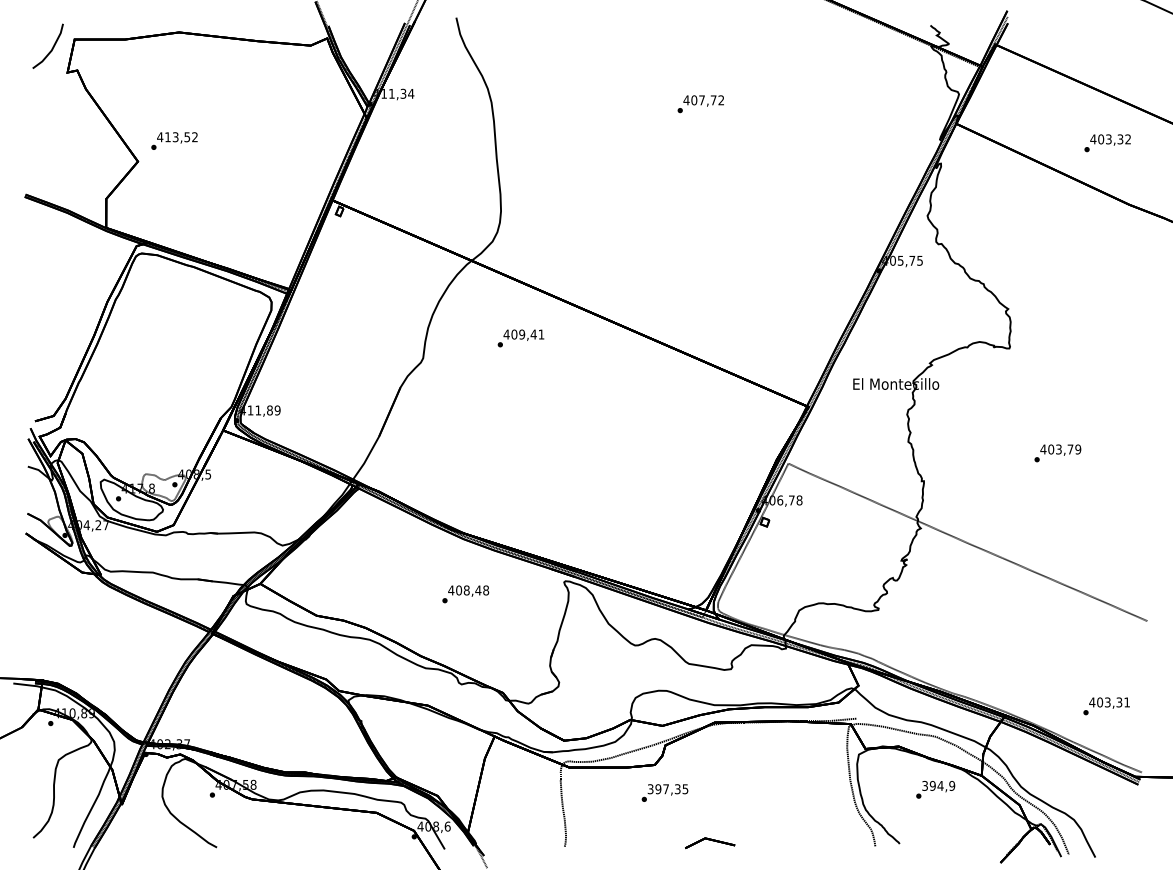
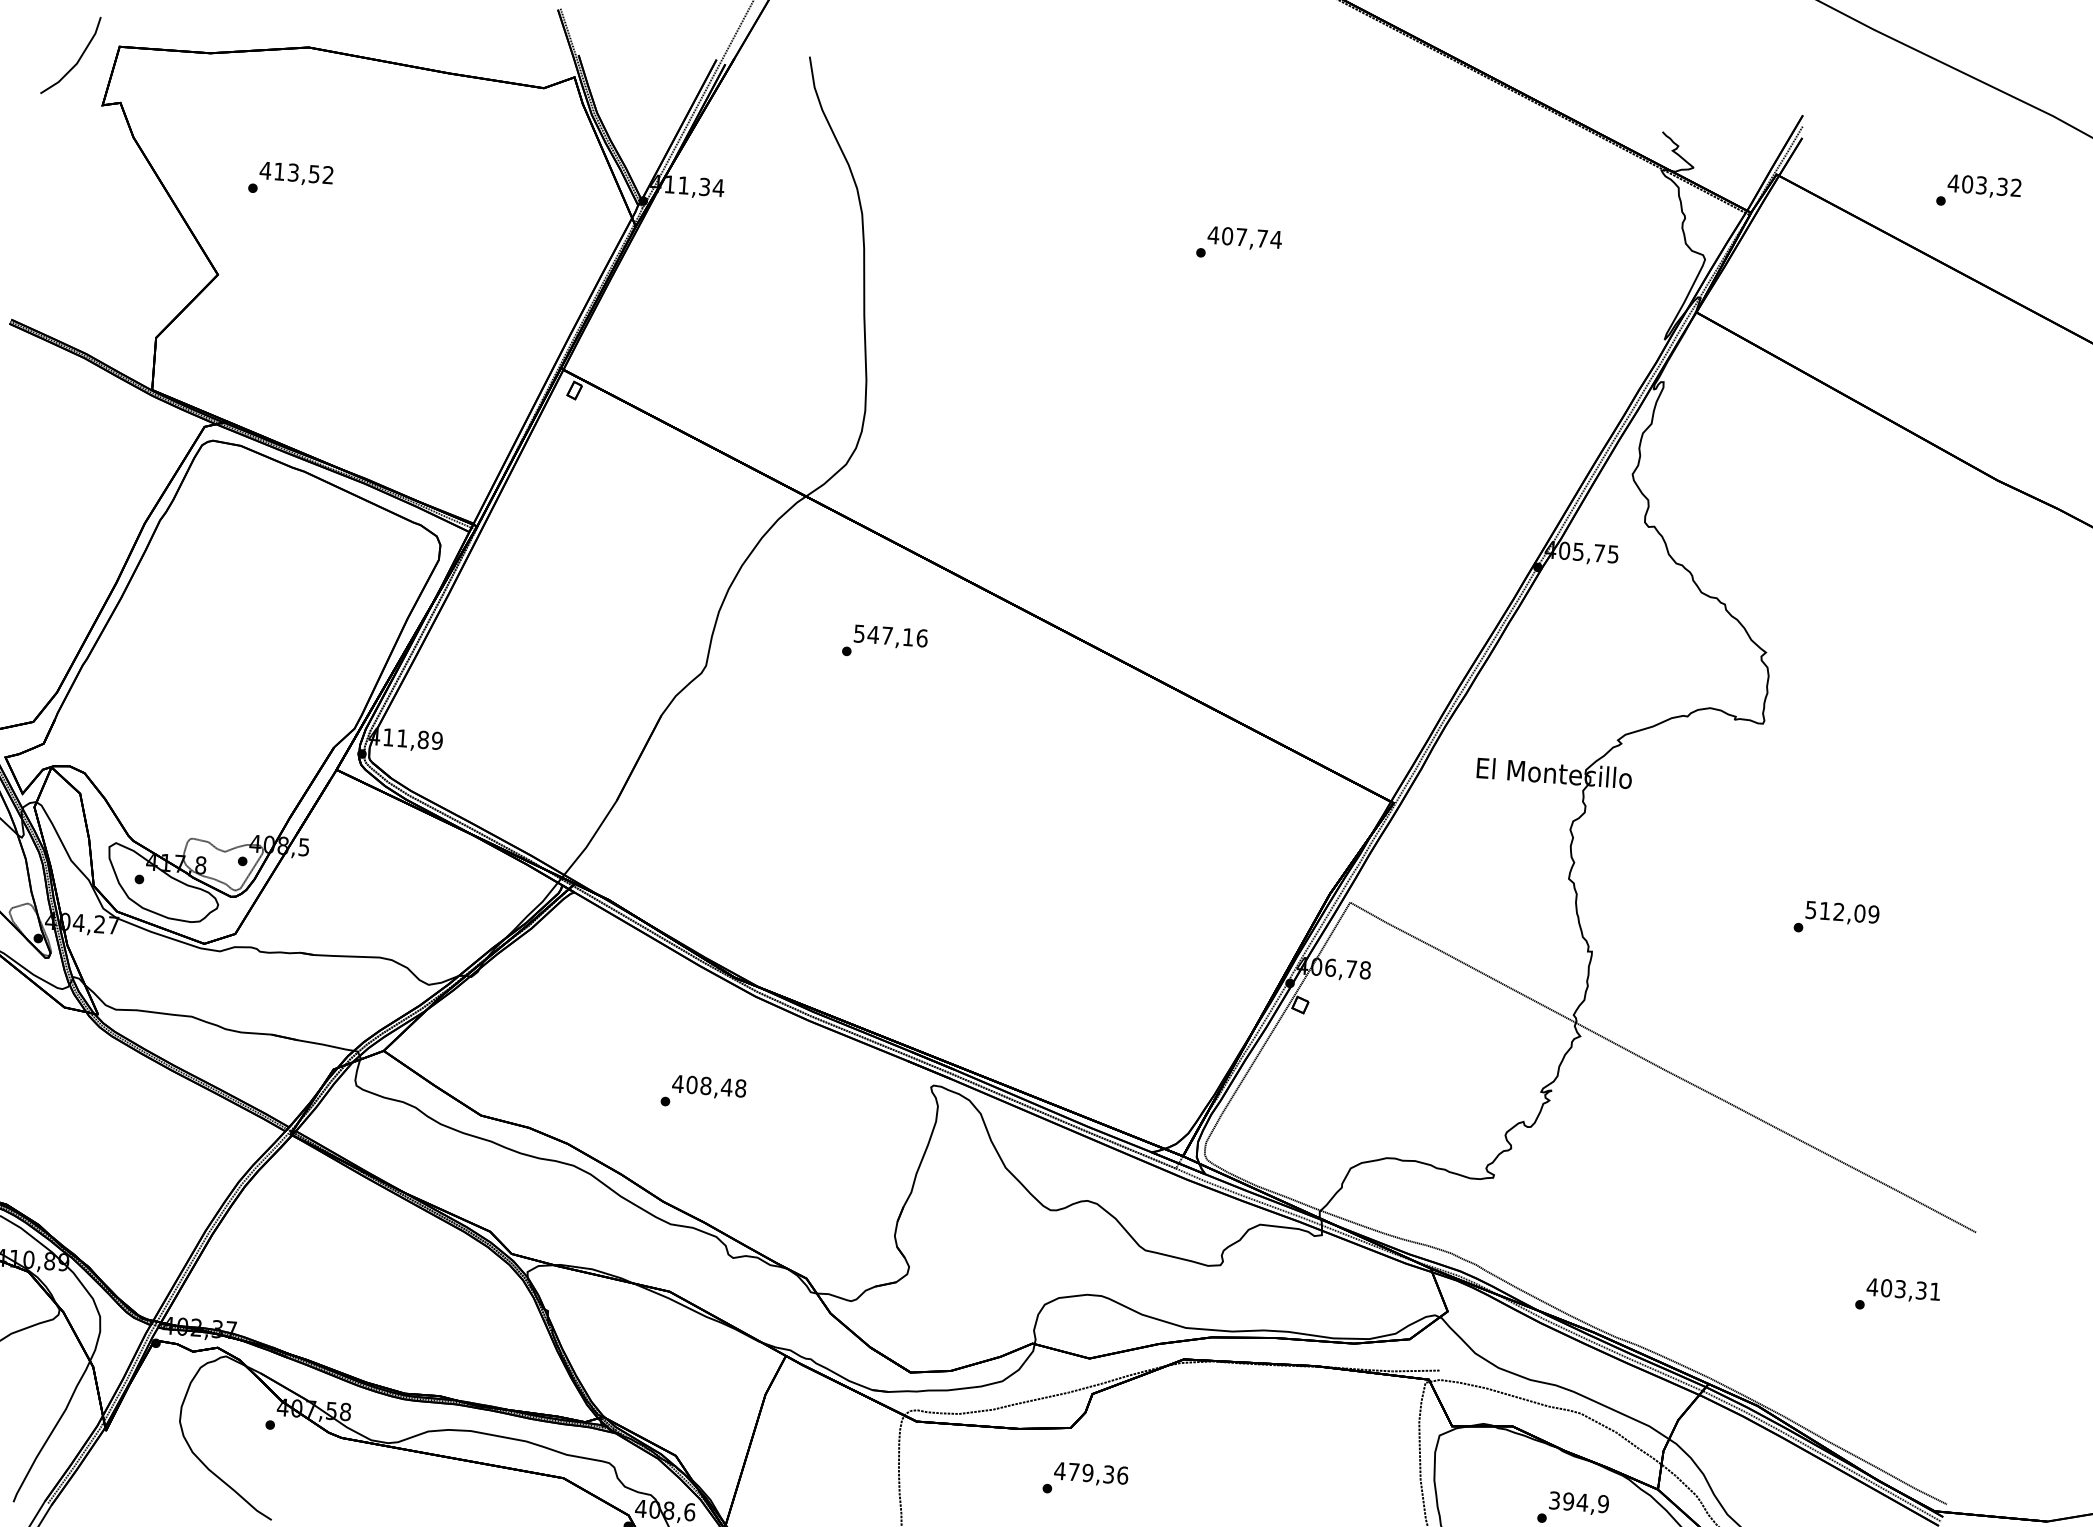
text: (721, 100) -> (1276, 240), 407,72 -> 407,74
text: (174, 140) -> (290, 178), moved
text: (1107, 143) -> (1978, 192), moved
text: (523, 334) -> (889, 635), 409,41 -> 547,16
text: (1056, 449) -> (1834, 911), 403,79 -> 512,09
text: (465, 594) -> (703, 1093), moved
text: (1106, 706) -> (1897, 1296), moved
text: (667, 789) -> (1090, 1473), 397,35 -> 479,36

